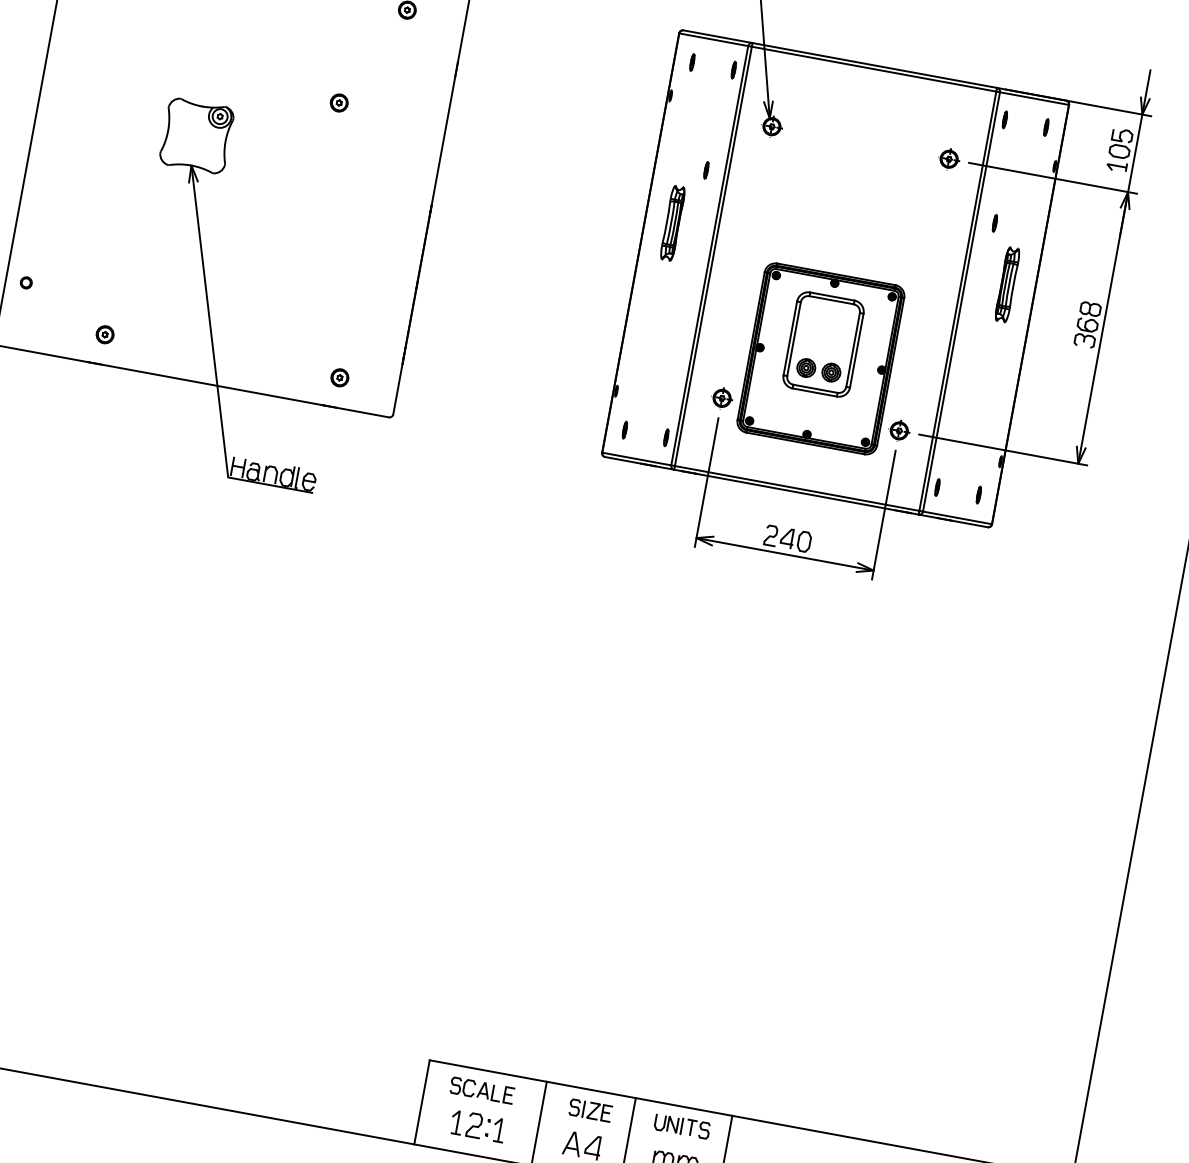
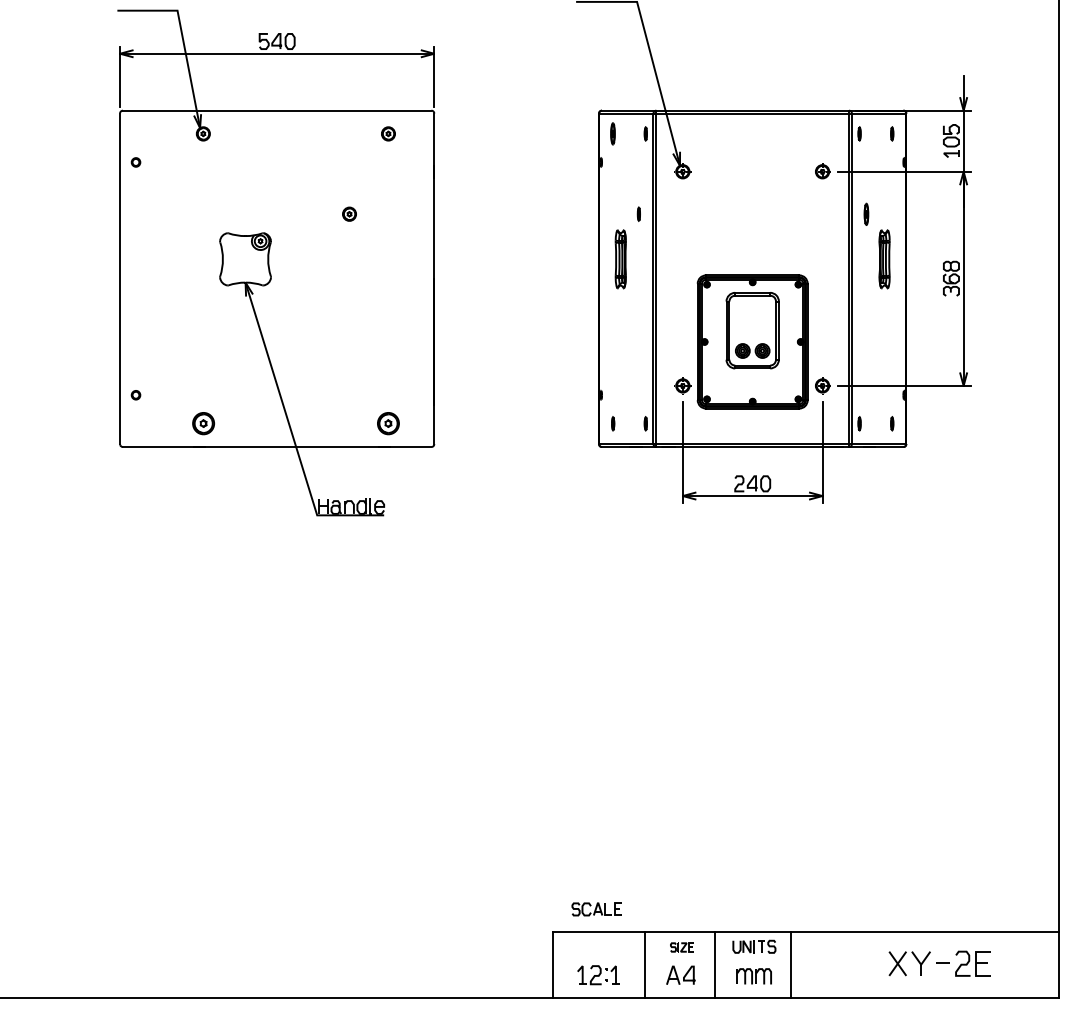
part: (692, 62) -> (613, 133), size x1.6
part: (995, 222) -> (866, 213), size x1.6
part: (104, 334) -> (202, 423), size x1.6
part: (339, 377) -> (388, 423), size x1.6
part: (481, 1090) -> (596, 909), moved
part: (589, 1110) -> (681, 947), size x0.7

